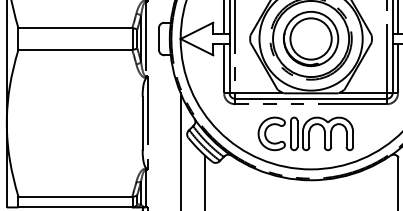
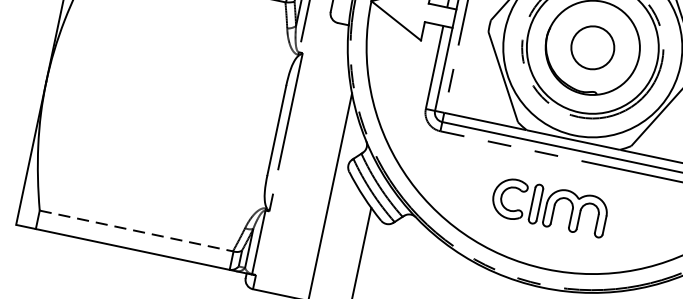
circle: (310, 38) -> (592, 46), size x0.6
part: (305, 133) -> (549, 206), size x0.7
line: (75, 196) -> (136, 230), solid -> dashed

